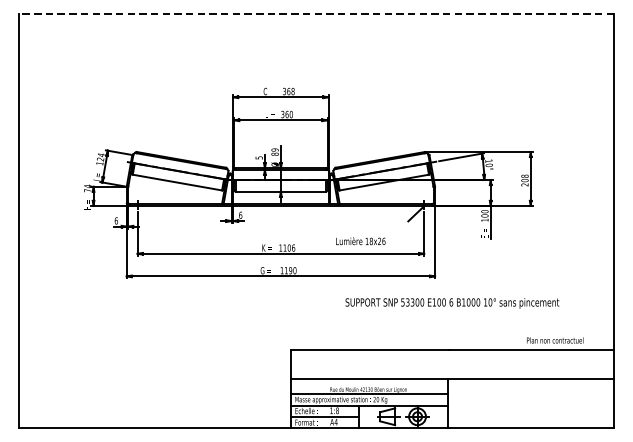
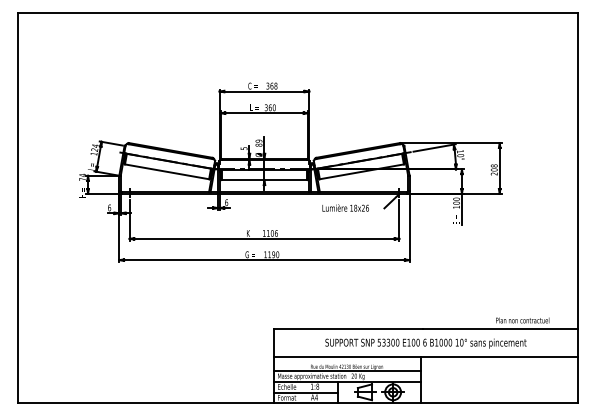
line: (315, 13) -> (297, 12), dashed -> solid
text: (360, 240) -> (345, 207), moved
text: (451, 303) -> (425, 343), moved

